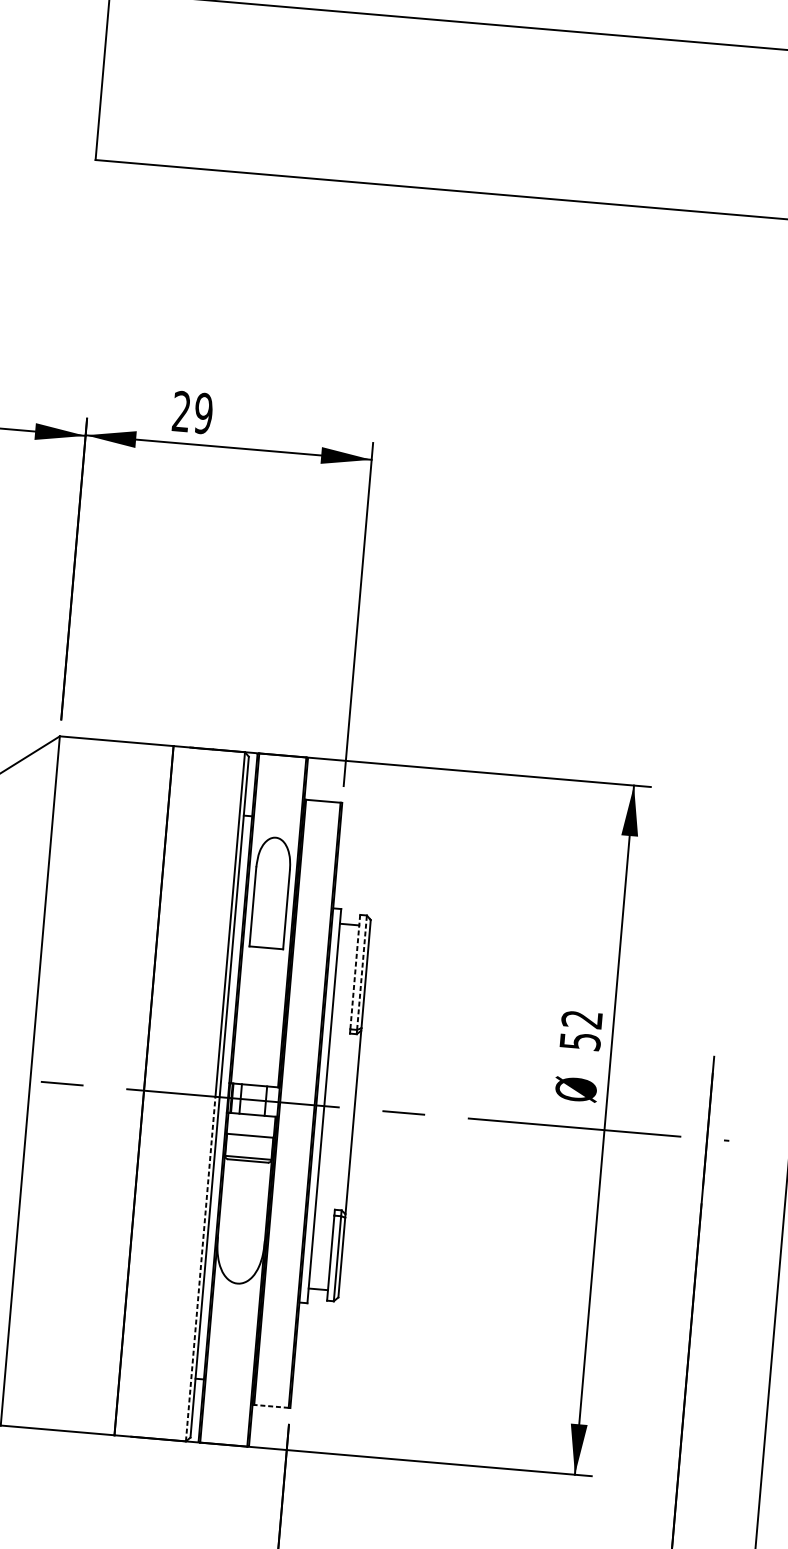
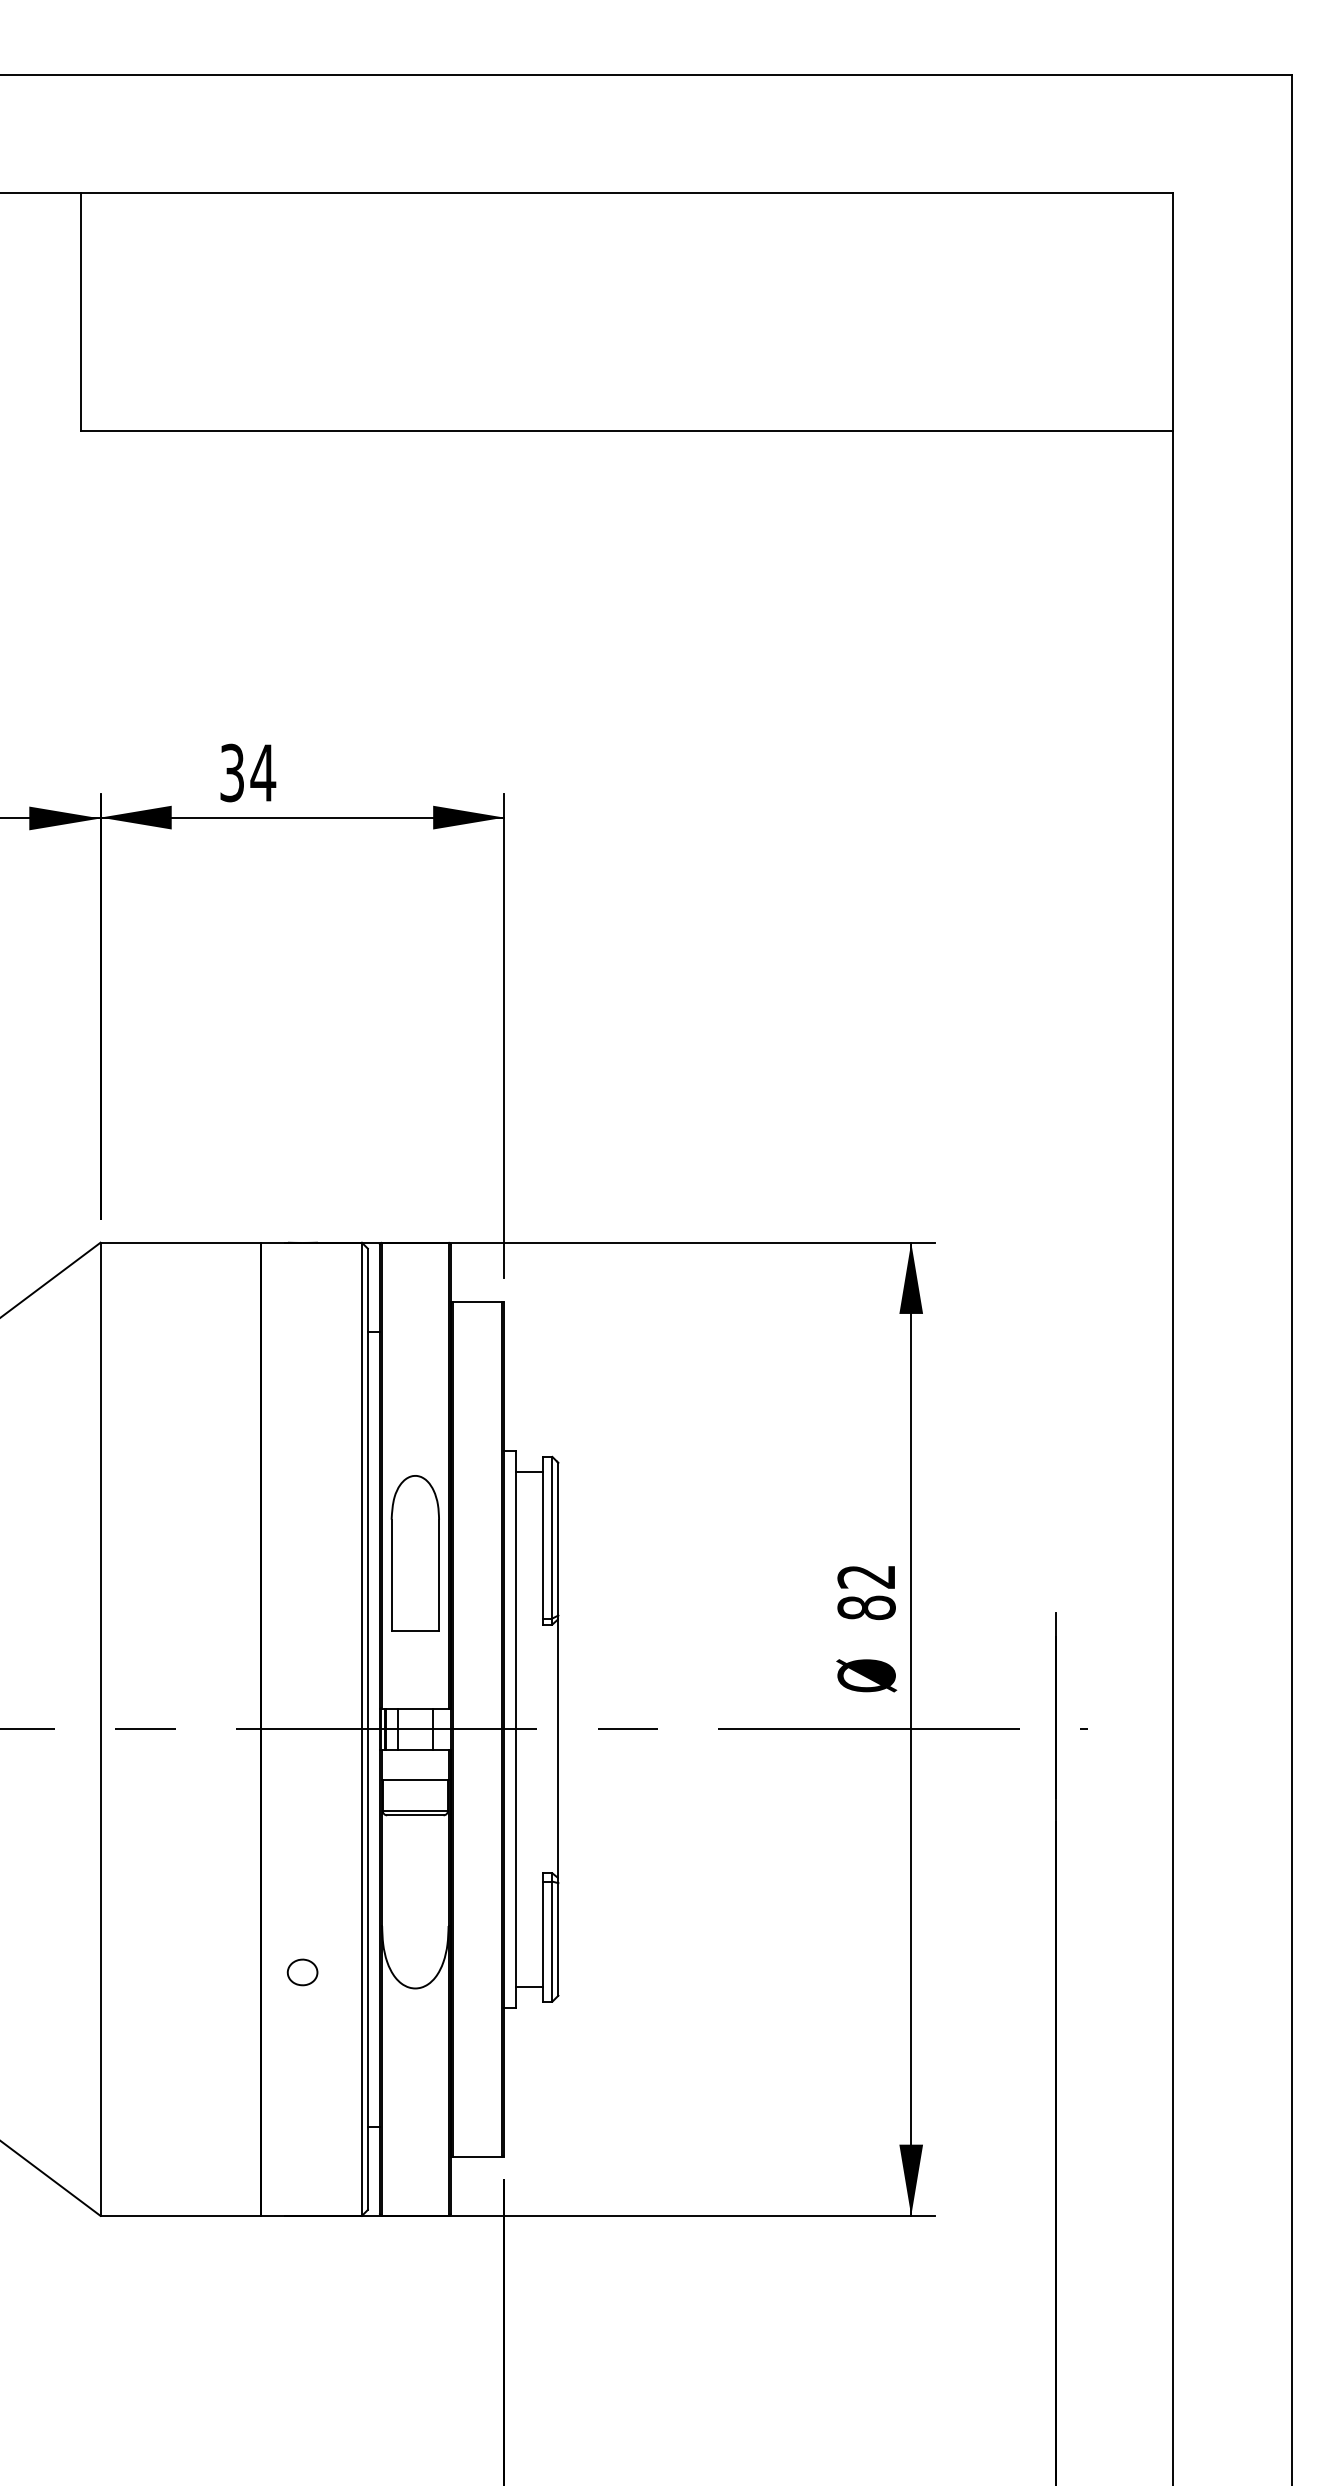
text: (193, 412) -> (248, 772), 29 -> 34
part: (270, 892) -> (414, 1553), moved
line: (354, 971) -> (542, 1537), dashed -> solid
line: (362, 972) -> (552, 1537), dashed -> solid
text: (580, 1041) -> (866, 1607), 52 -> 82
part: (158, 1265) -> (302, 1972), added
line: (200, 1269) -> (361, 1972), dashed -> solid
line: (271, 1406) -> (477, 2156), dashed -> solid

